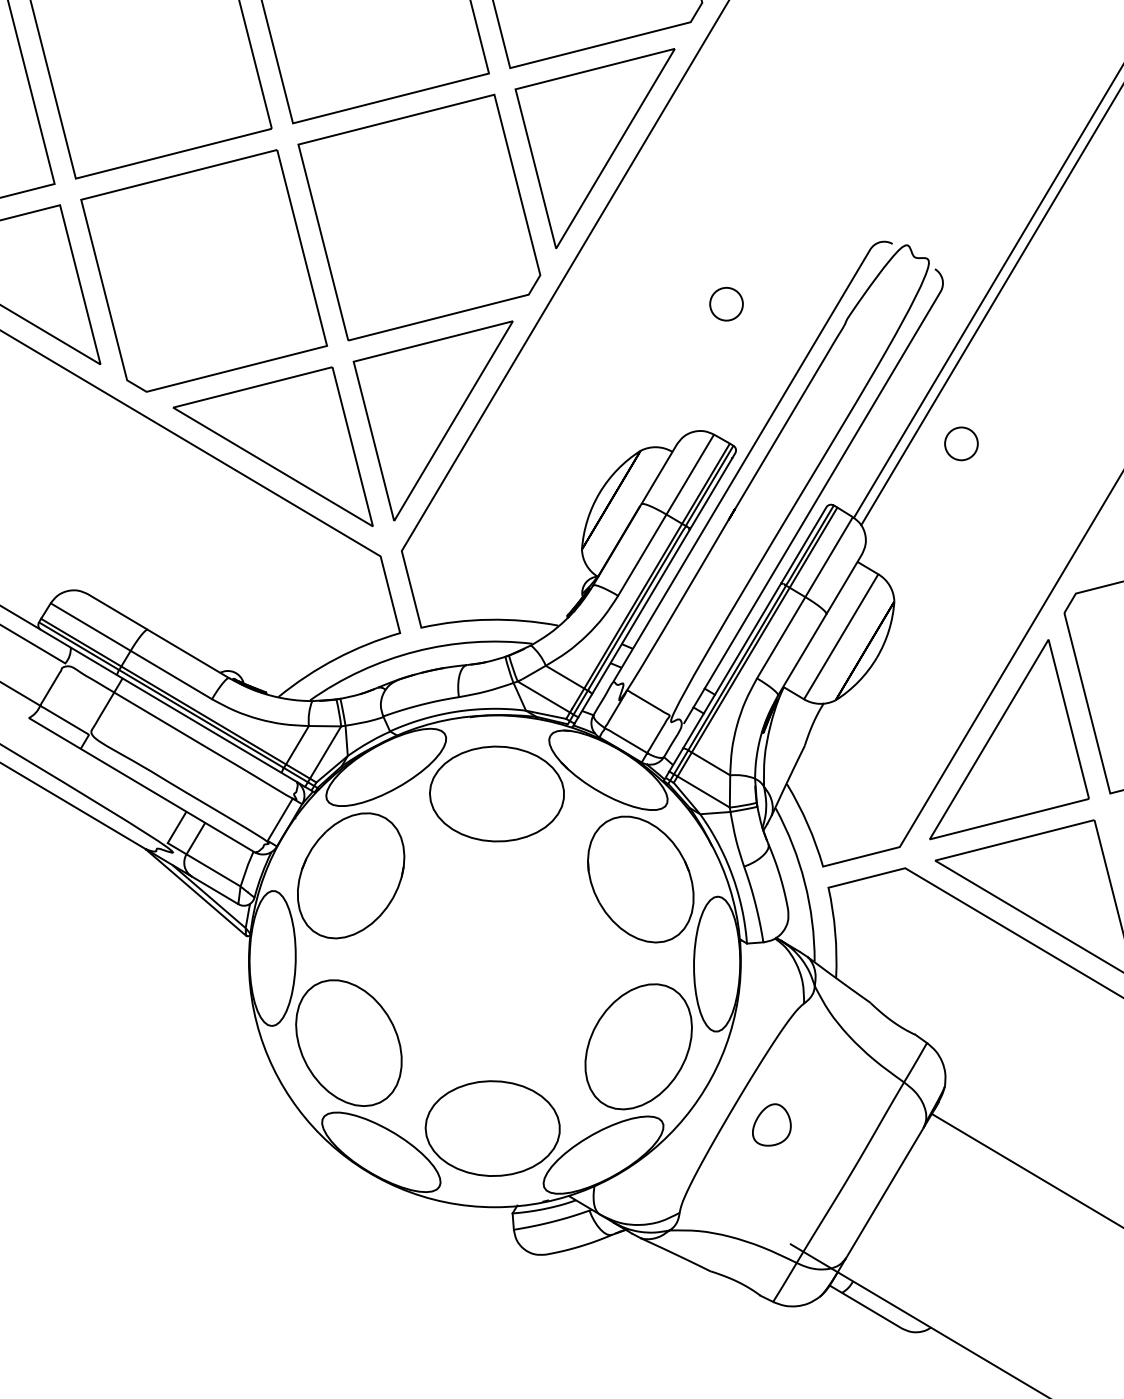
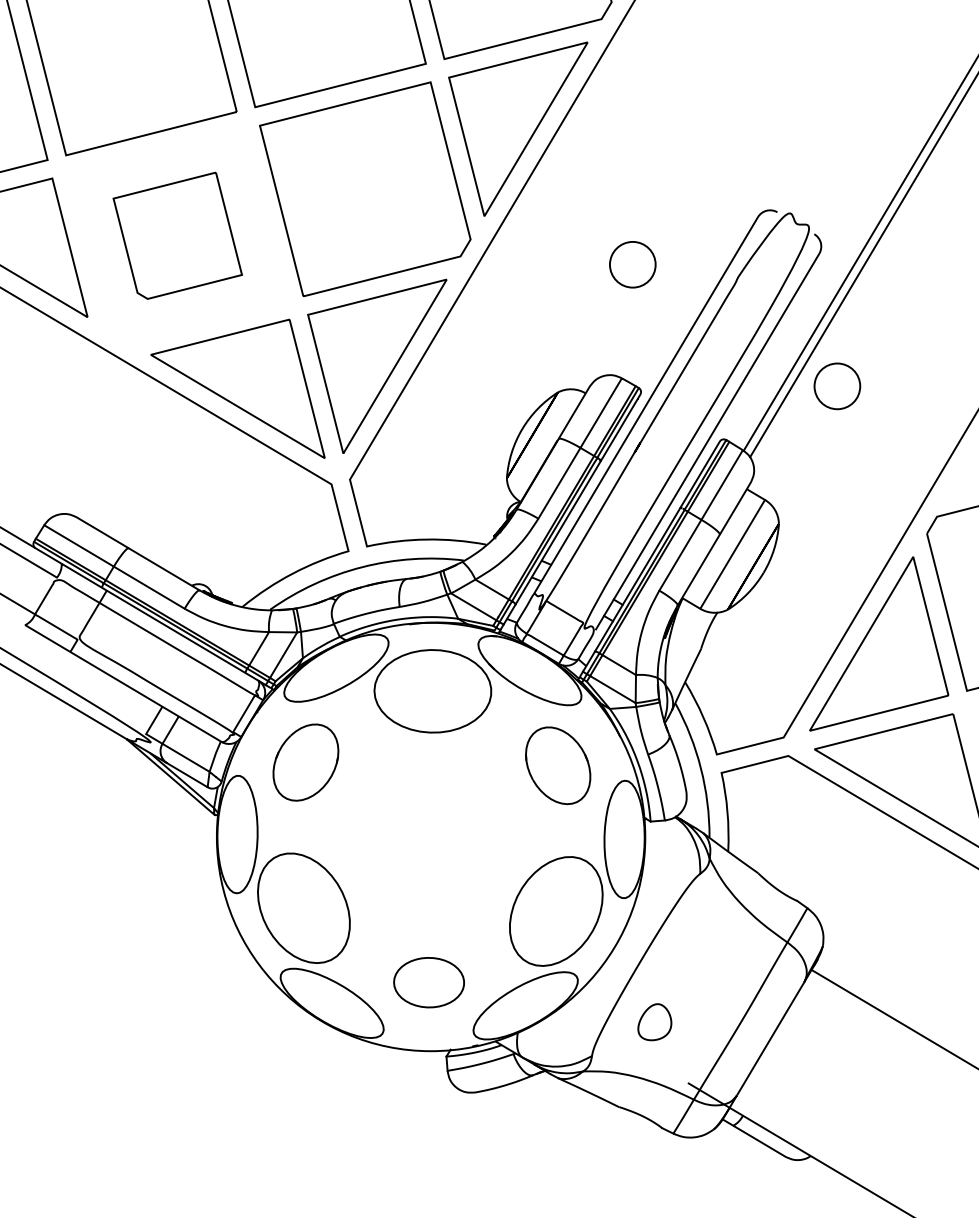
part: (203, 270) -> (177, 235), size x0.6
circle: (726, 303) -> (632, 264), size x1.6
circle: (961, 443) -> (837, 386), size x1.6
part: (351, 875) -> (306, 762), size x0.7
part: (640, 879) -> (557, 765), size x0.7
part: (771, 1124) -> (654, 1021), moved
part: (492, 1128) -> (428, 982), size x0.6

